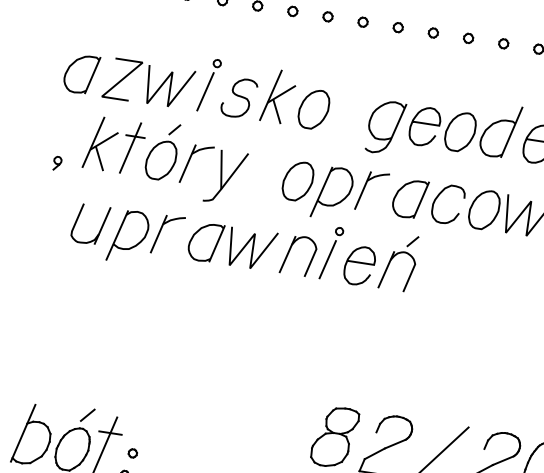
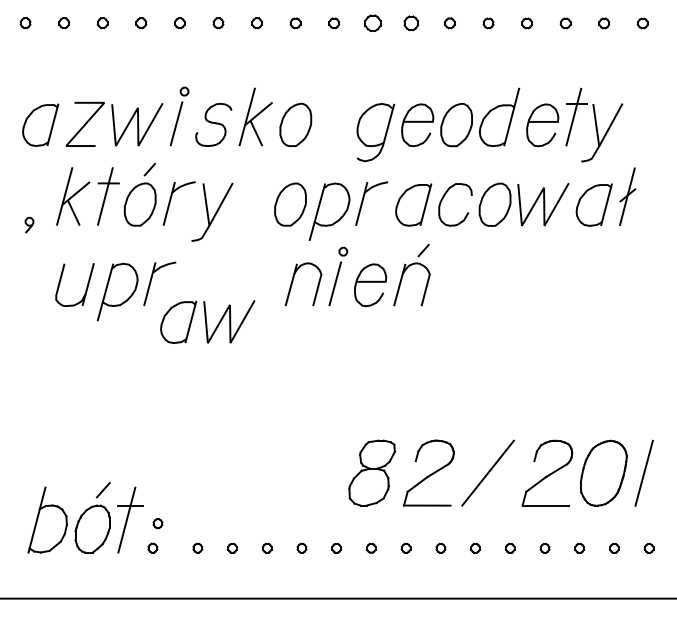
part: (397, 27) -> (372, 23), size x1.6
part: (433, 33) -> (411, 23), size x1.4
part: (232, 245) -> (207, 321), moved

